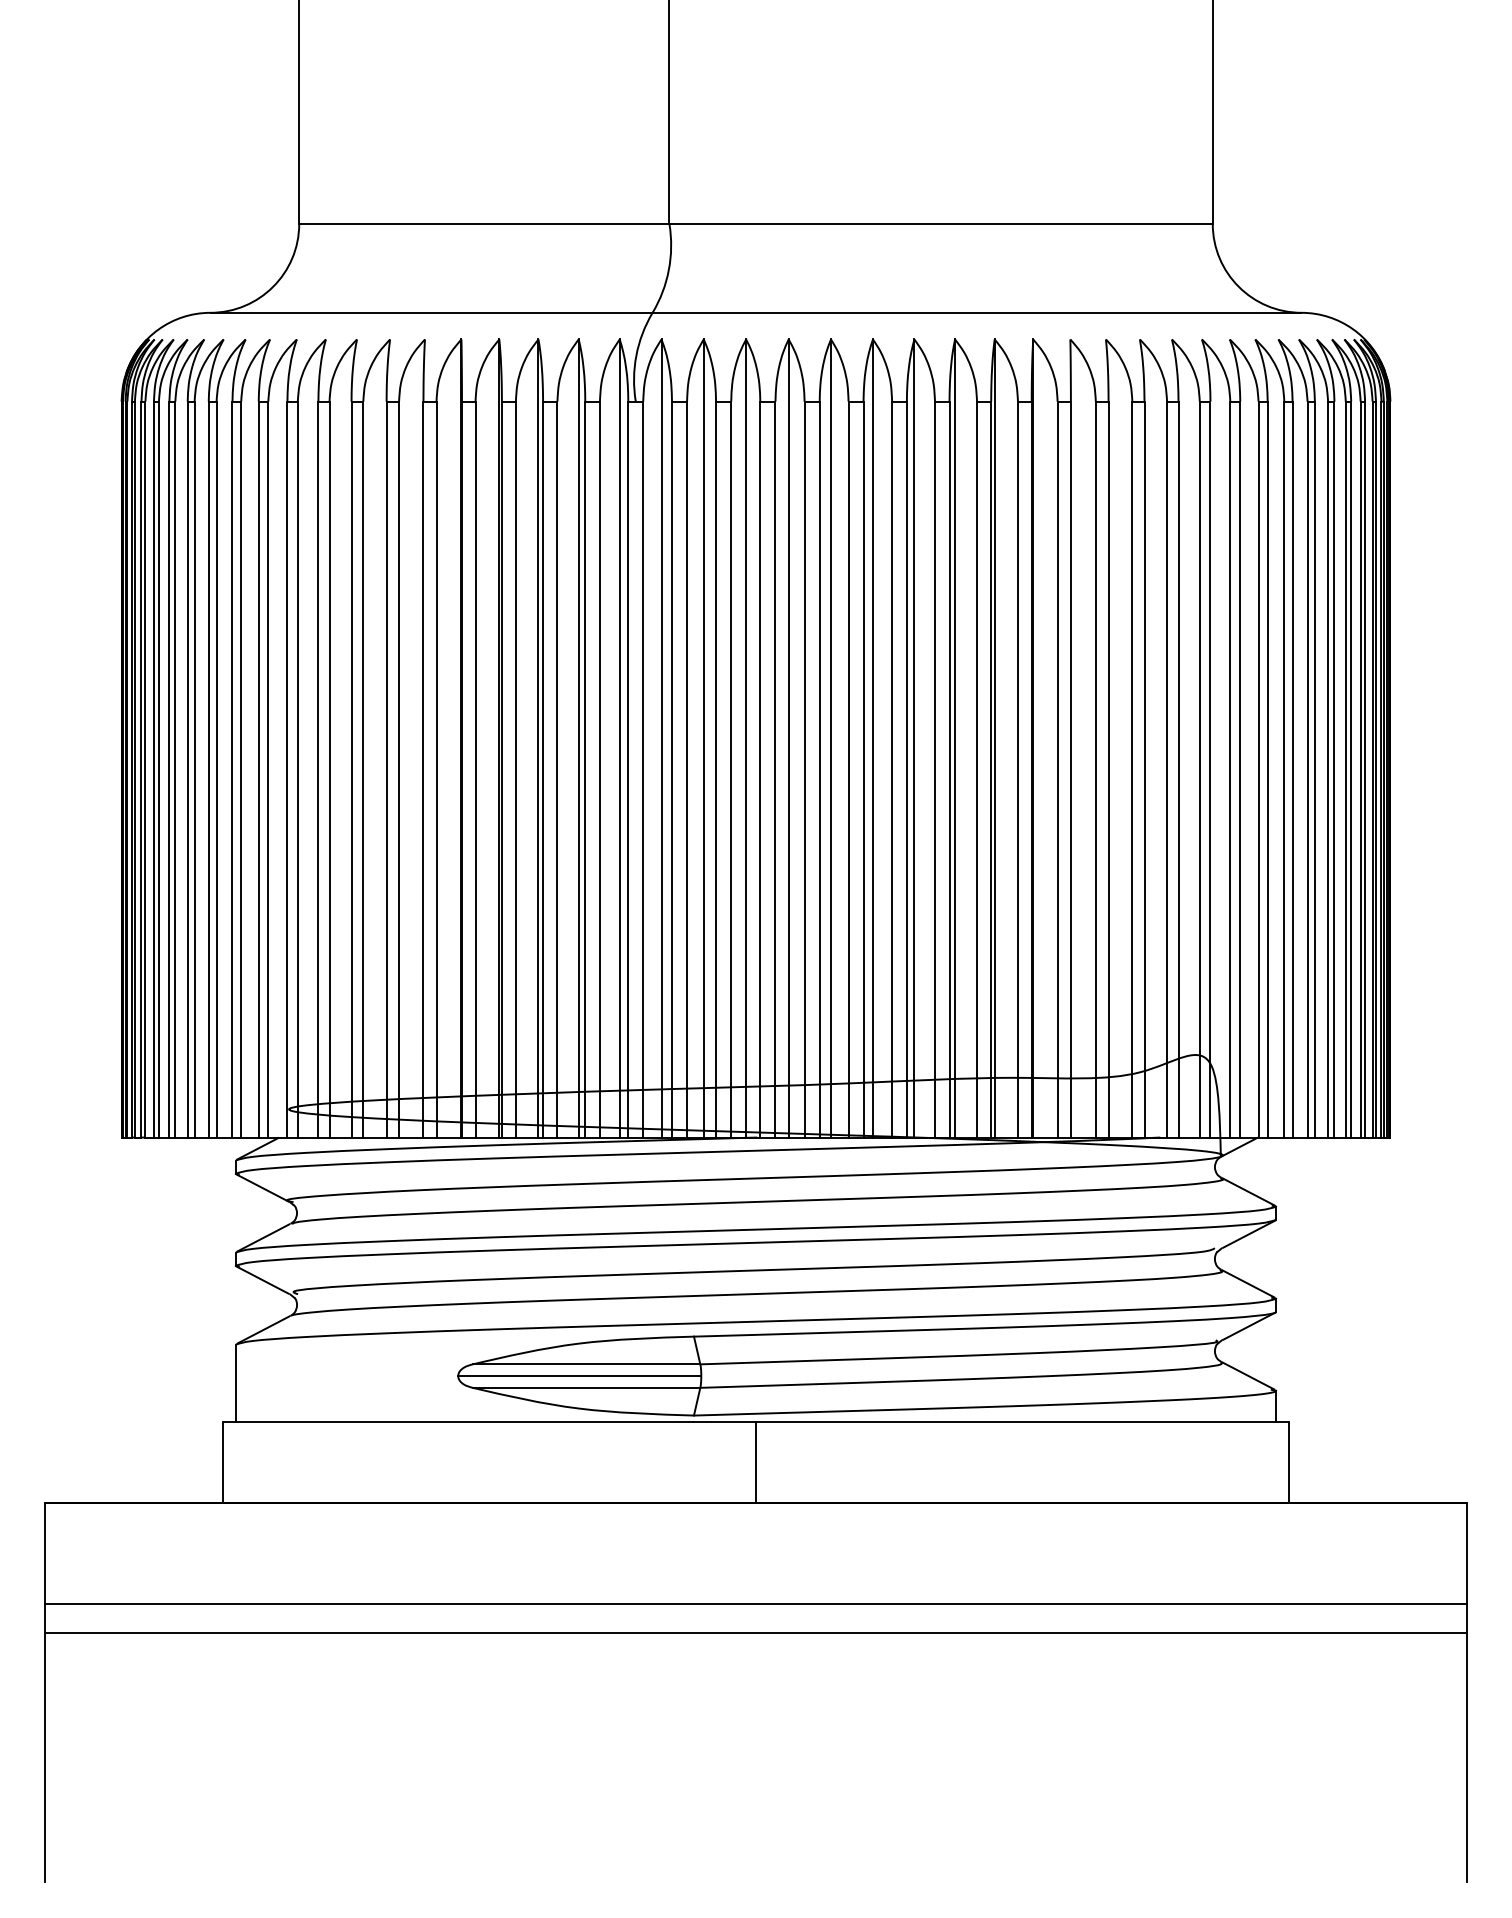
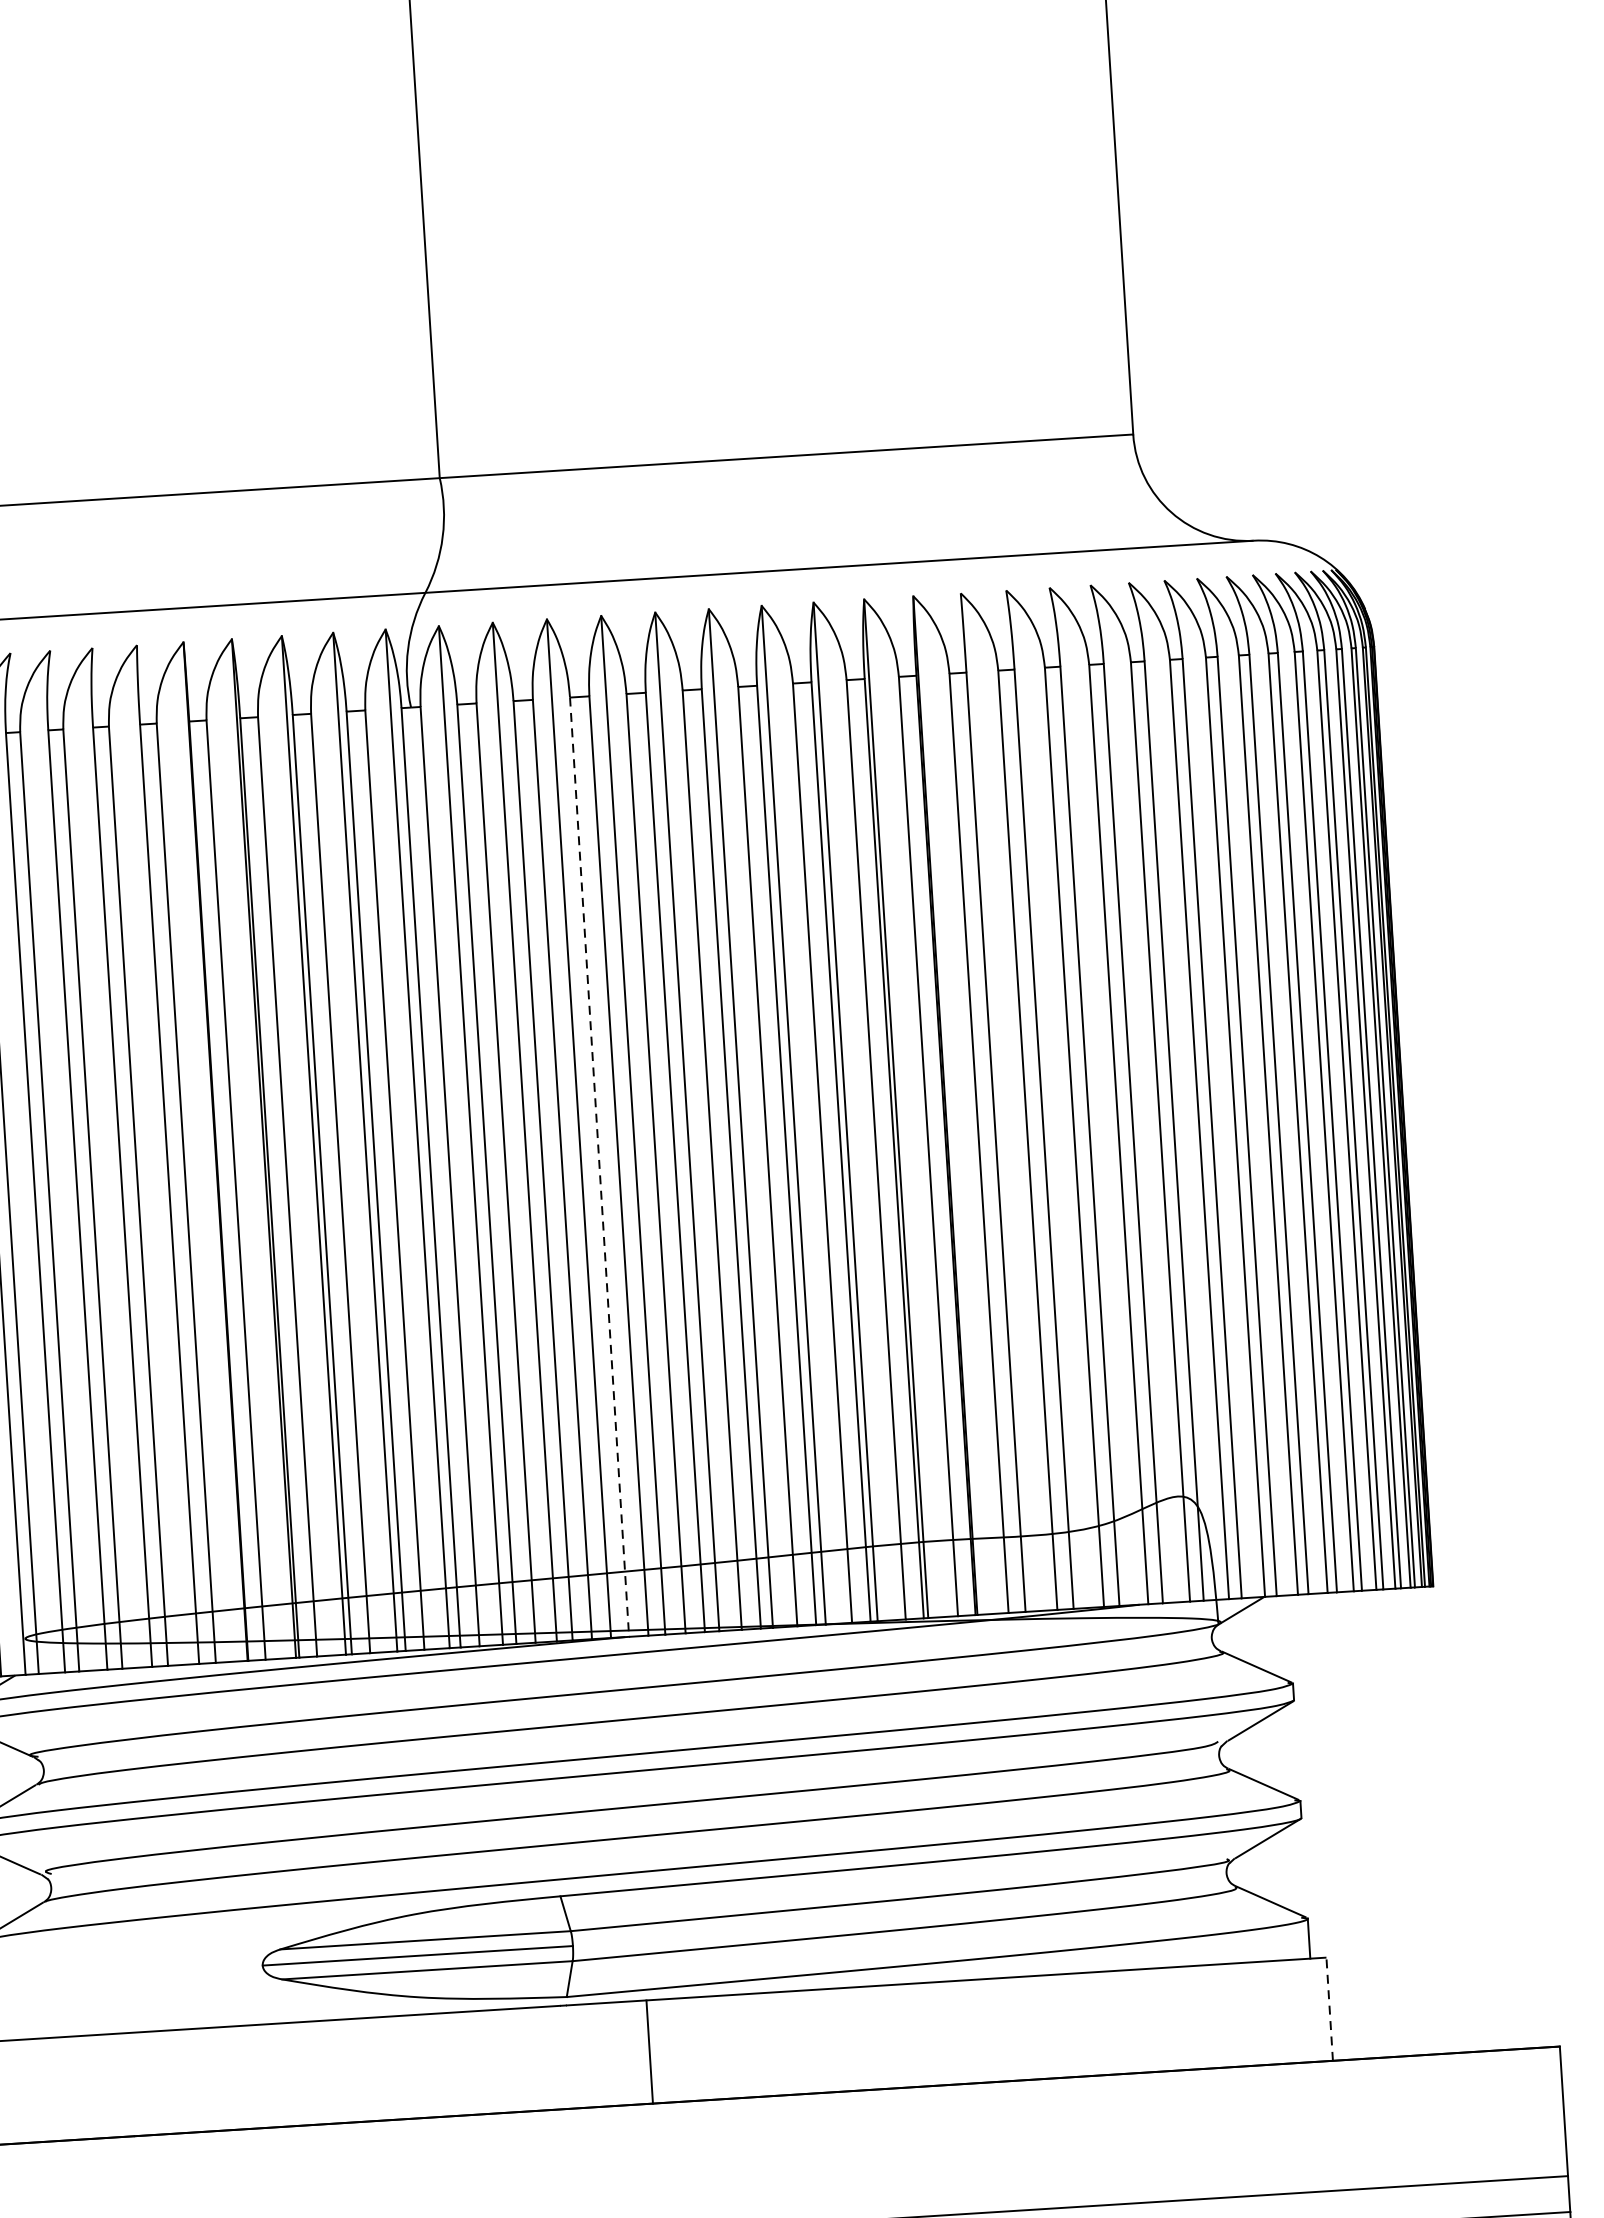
line: (760, 769) -> (599, 1167), solid -> dashed
line: (1288, 1462) -> (1329, 2009), solid -> dashed

